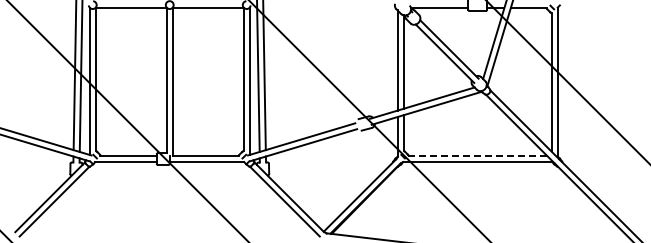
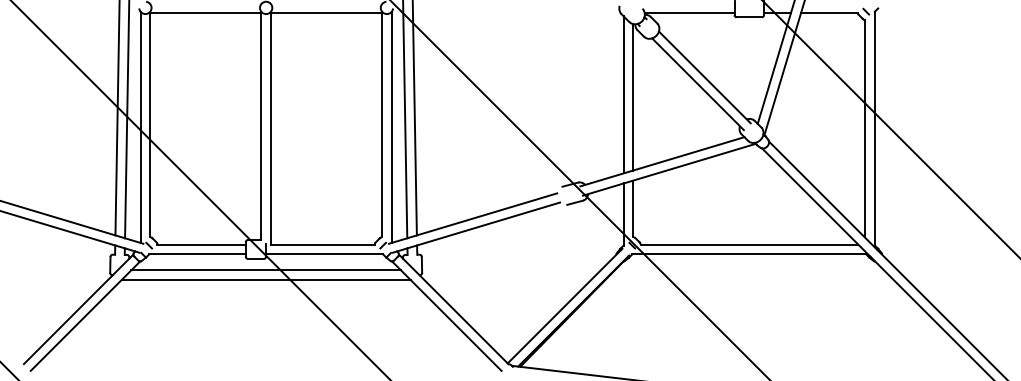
line: (478, 156) -> (750, 245), dashed -> solid
line: (169, 172) -> (265, 270), added
line: (169, 178) -> (265, 279), added

